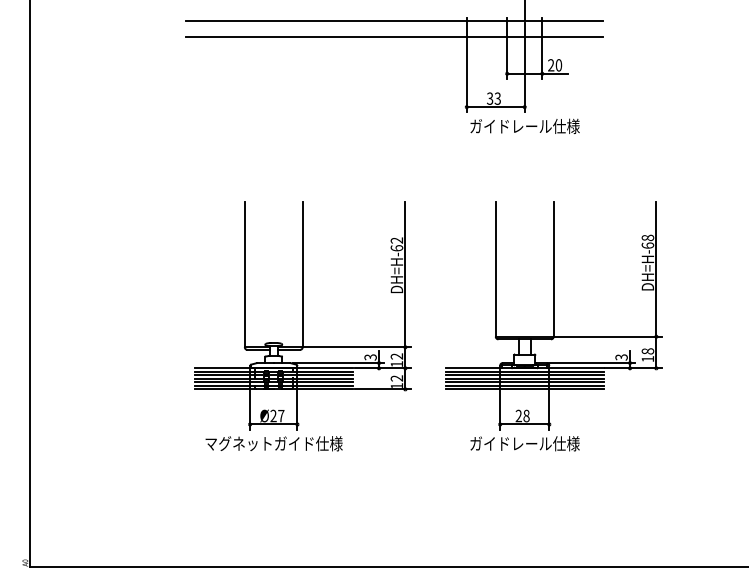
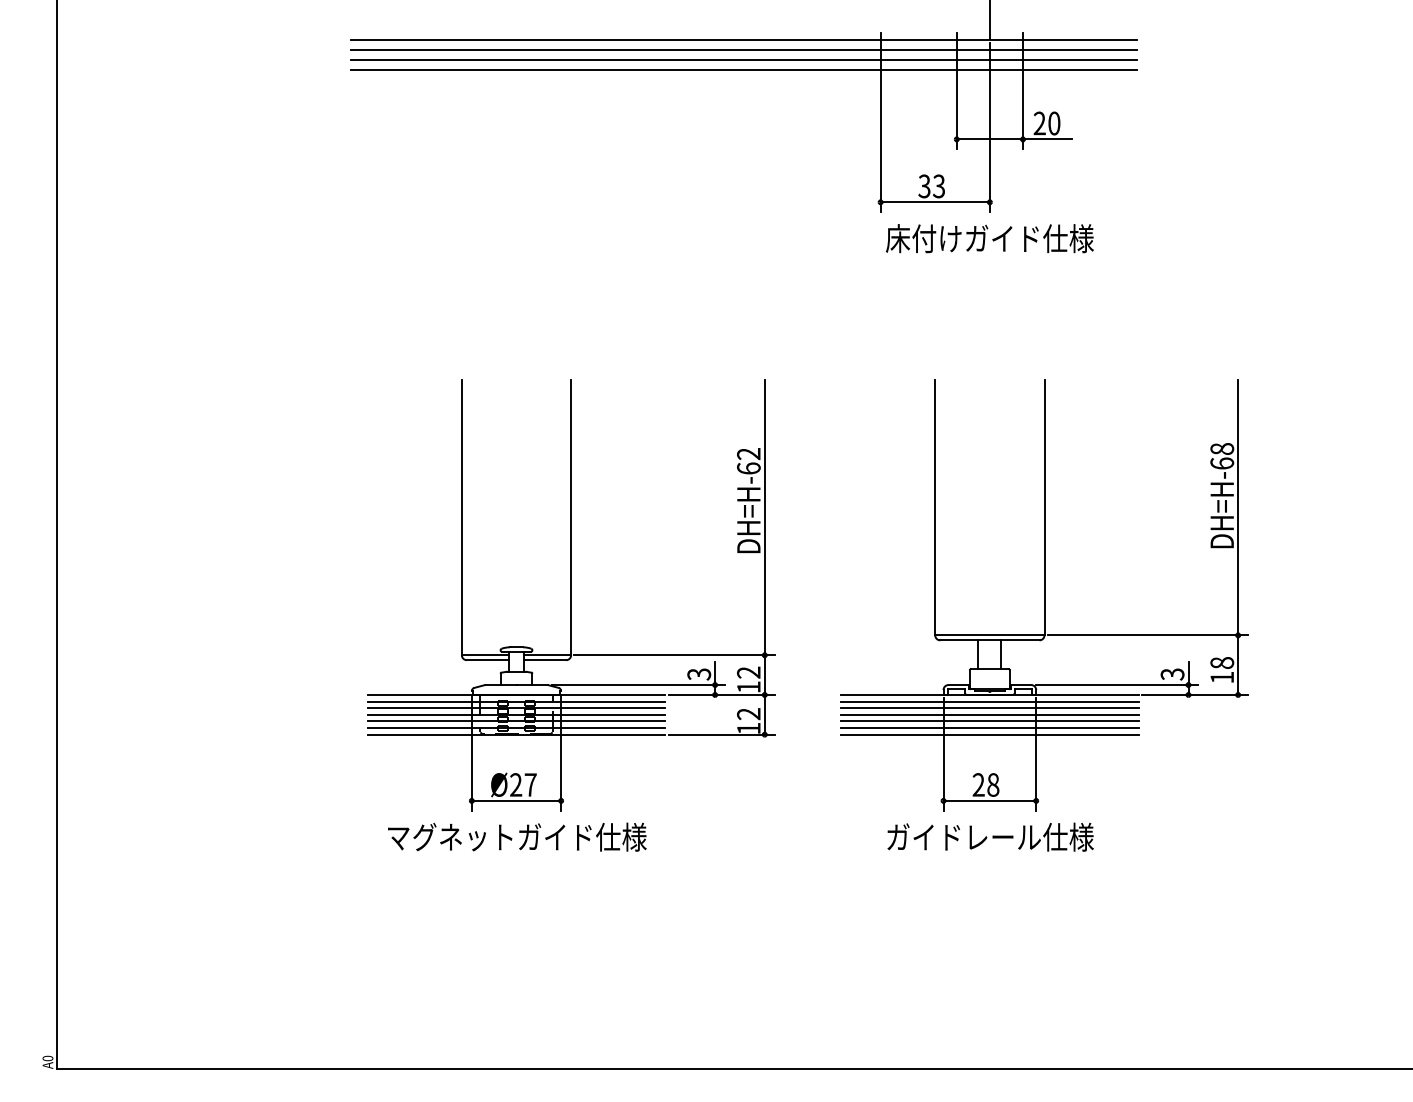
line: (394, 26) -> (744, 50), added
line: (394, 31) -> (744, 59), added
text: (510, 126) -> (963, 238), ガイドレール仕様 -> 床付けガイド仕様

